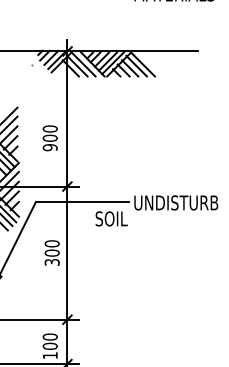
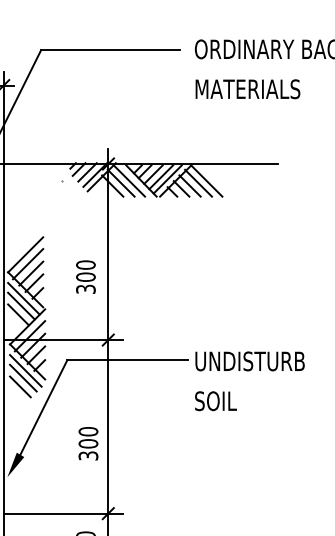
text: (49, 147) -> (85, 289), 900 -> 300
text: (111, 219) -> (215, 401), moved
text: (52, 252) -> (88, 443), moved

